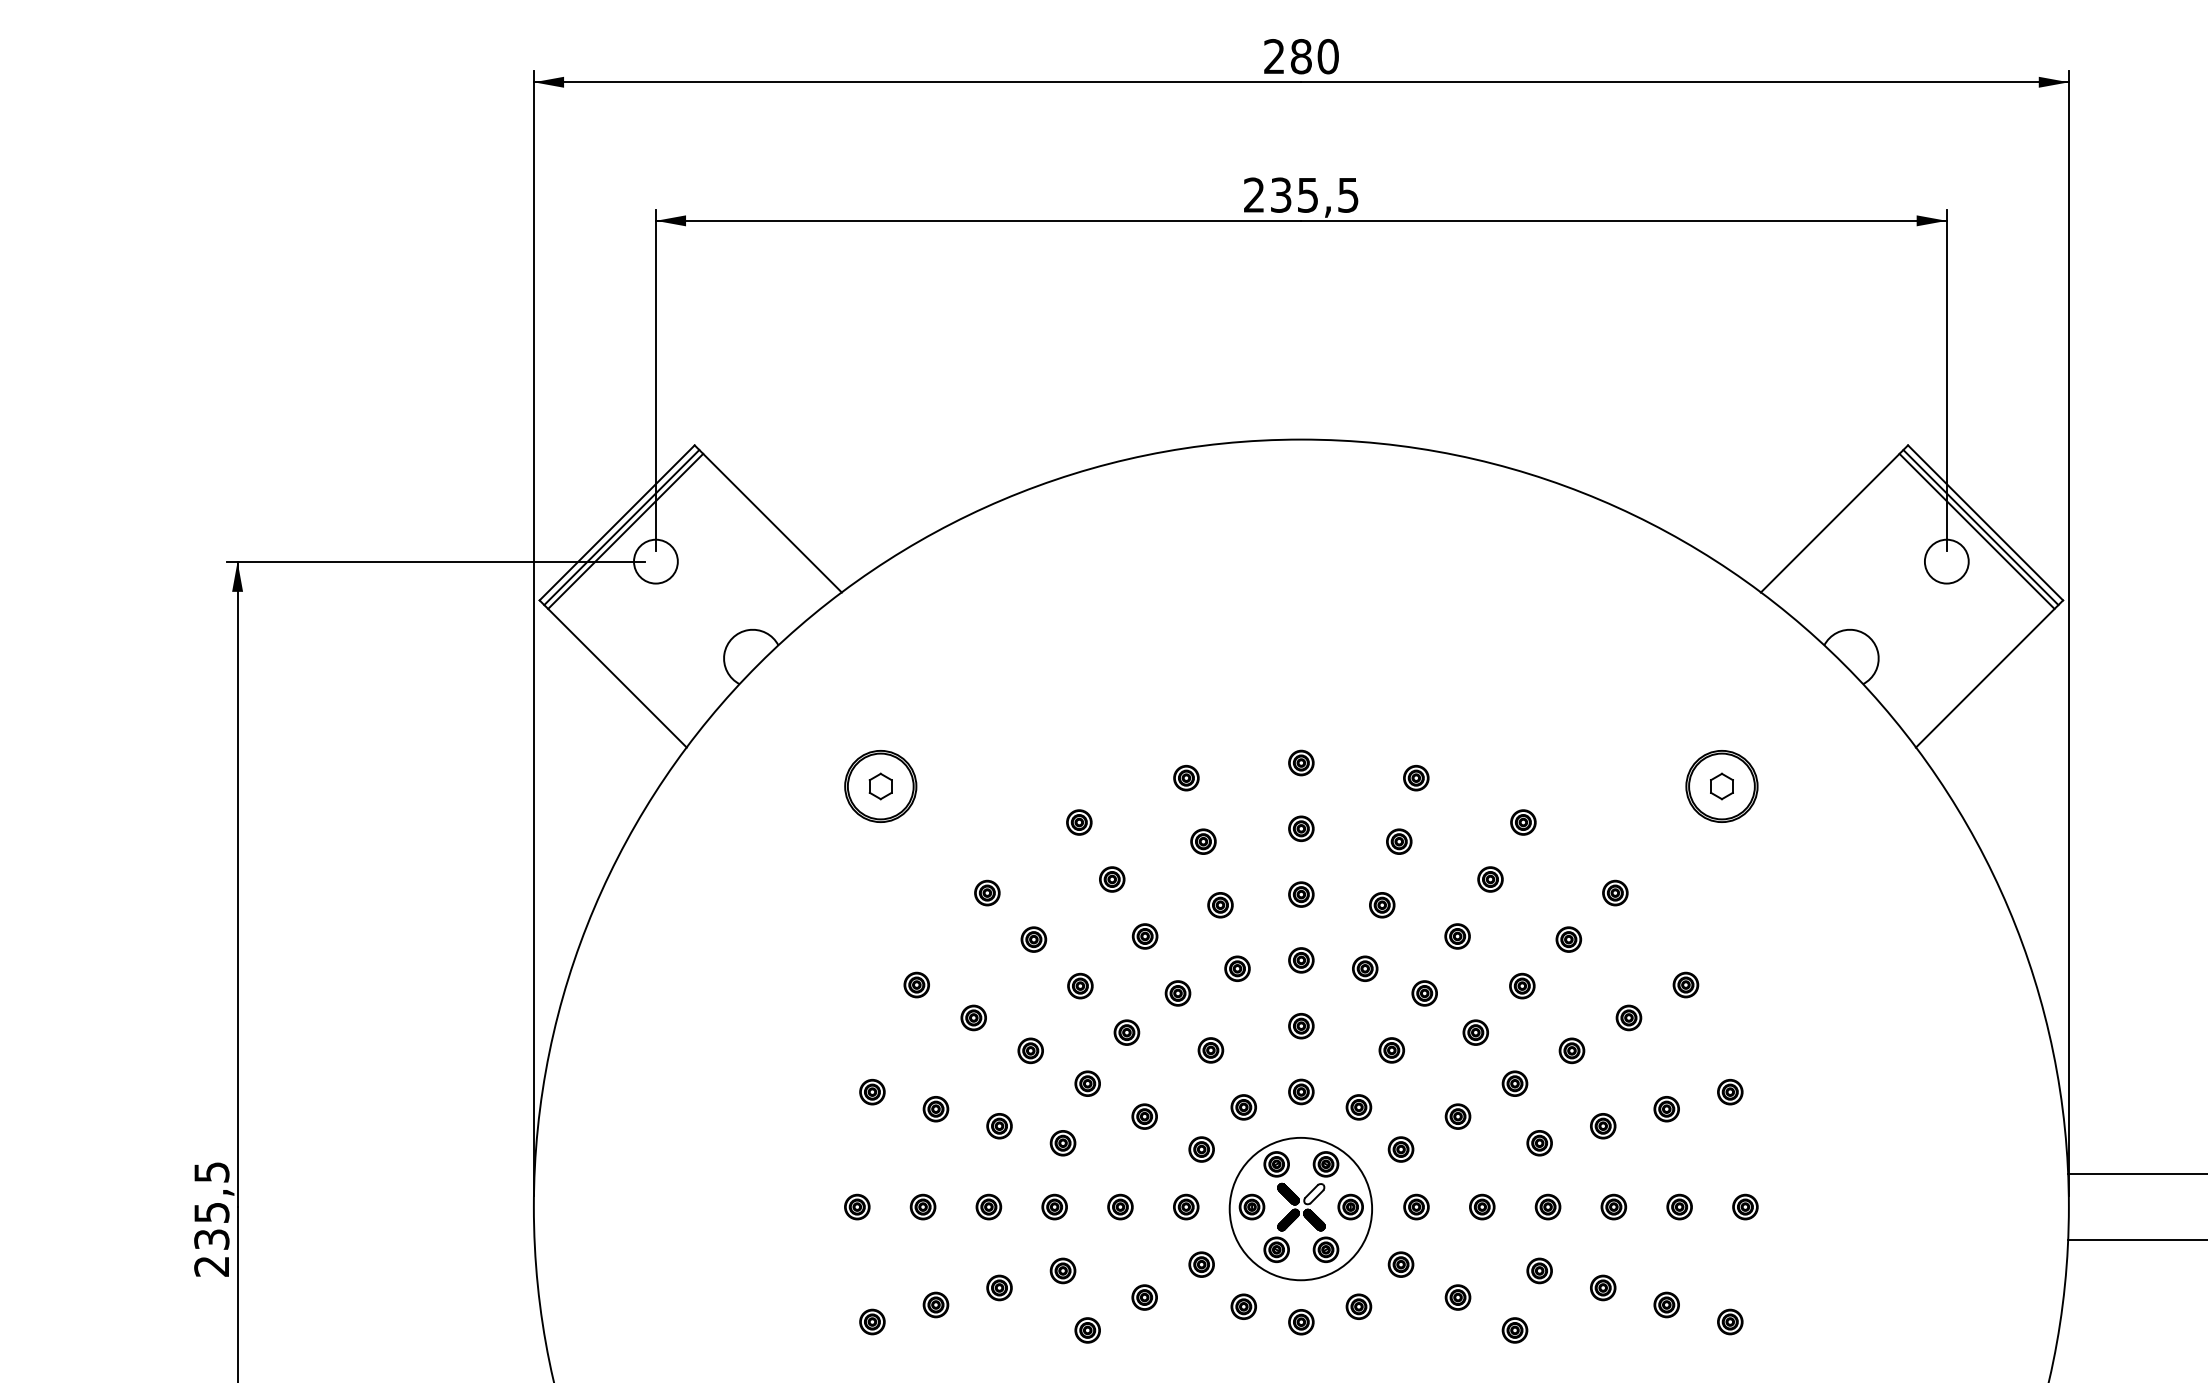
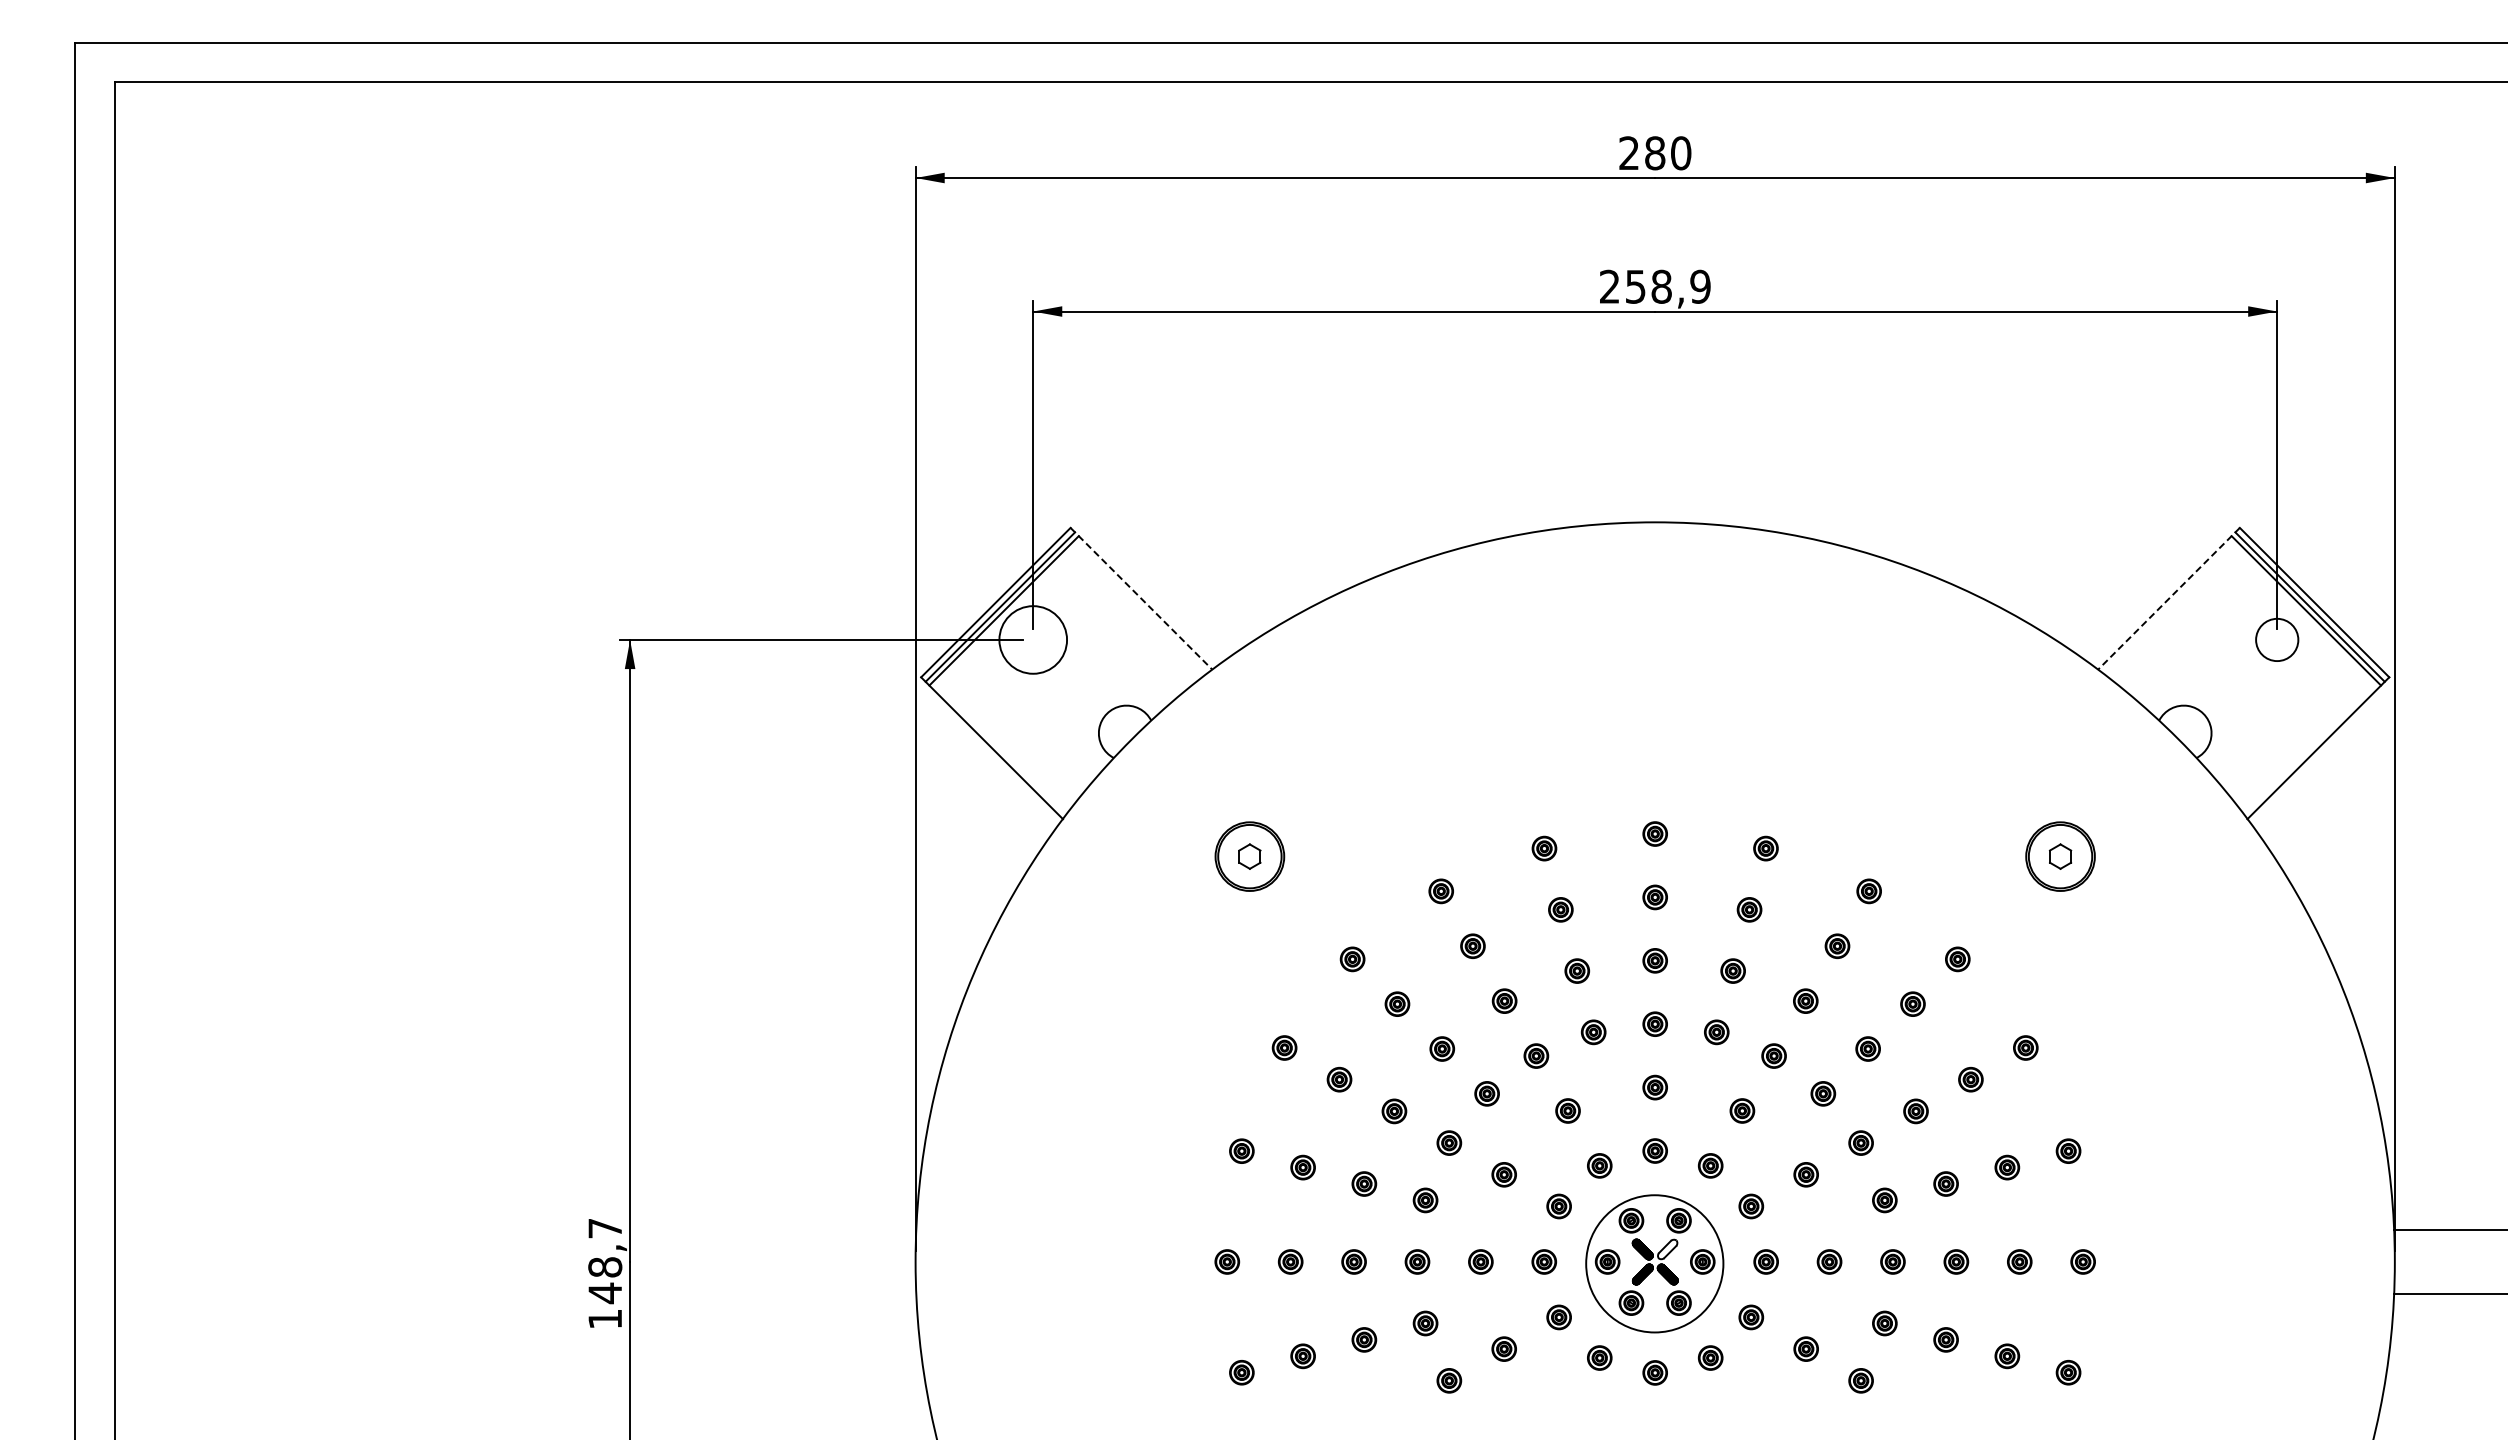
text: (1315, 194) -> (1668, 286), 235,5 -> 258,9
line: (768, 519) -> (1141, 599), solid -> dashed
line: (1834, 519) -> (2168, 599), solid -> dashed
circle: (656, 561) -> (1033, 639), size x1.6
text: (212, 1220) -> (605, 1274), 235,5 -> 148,7

